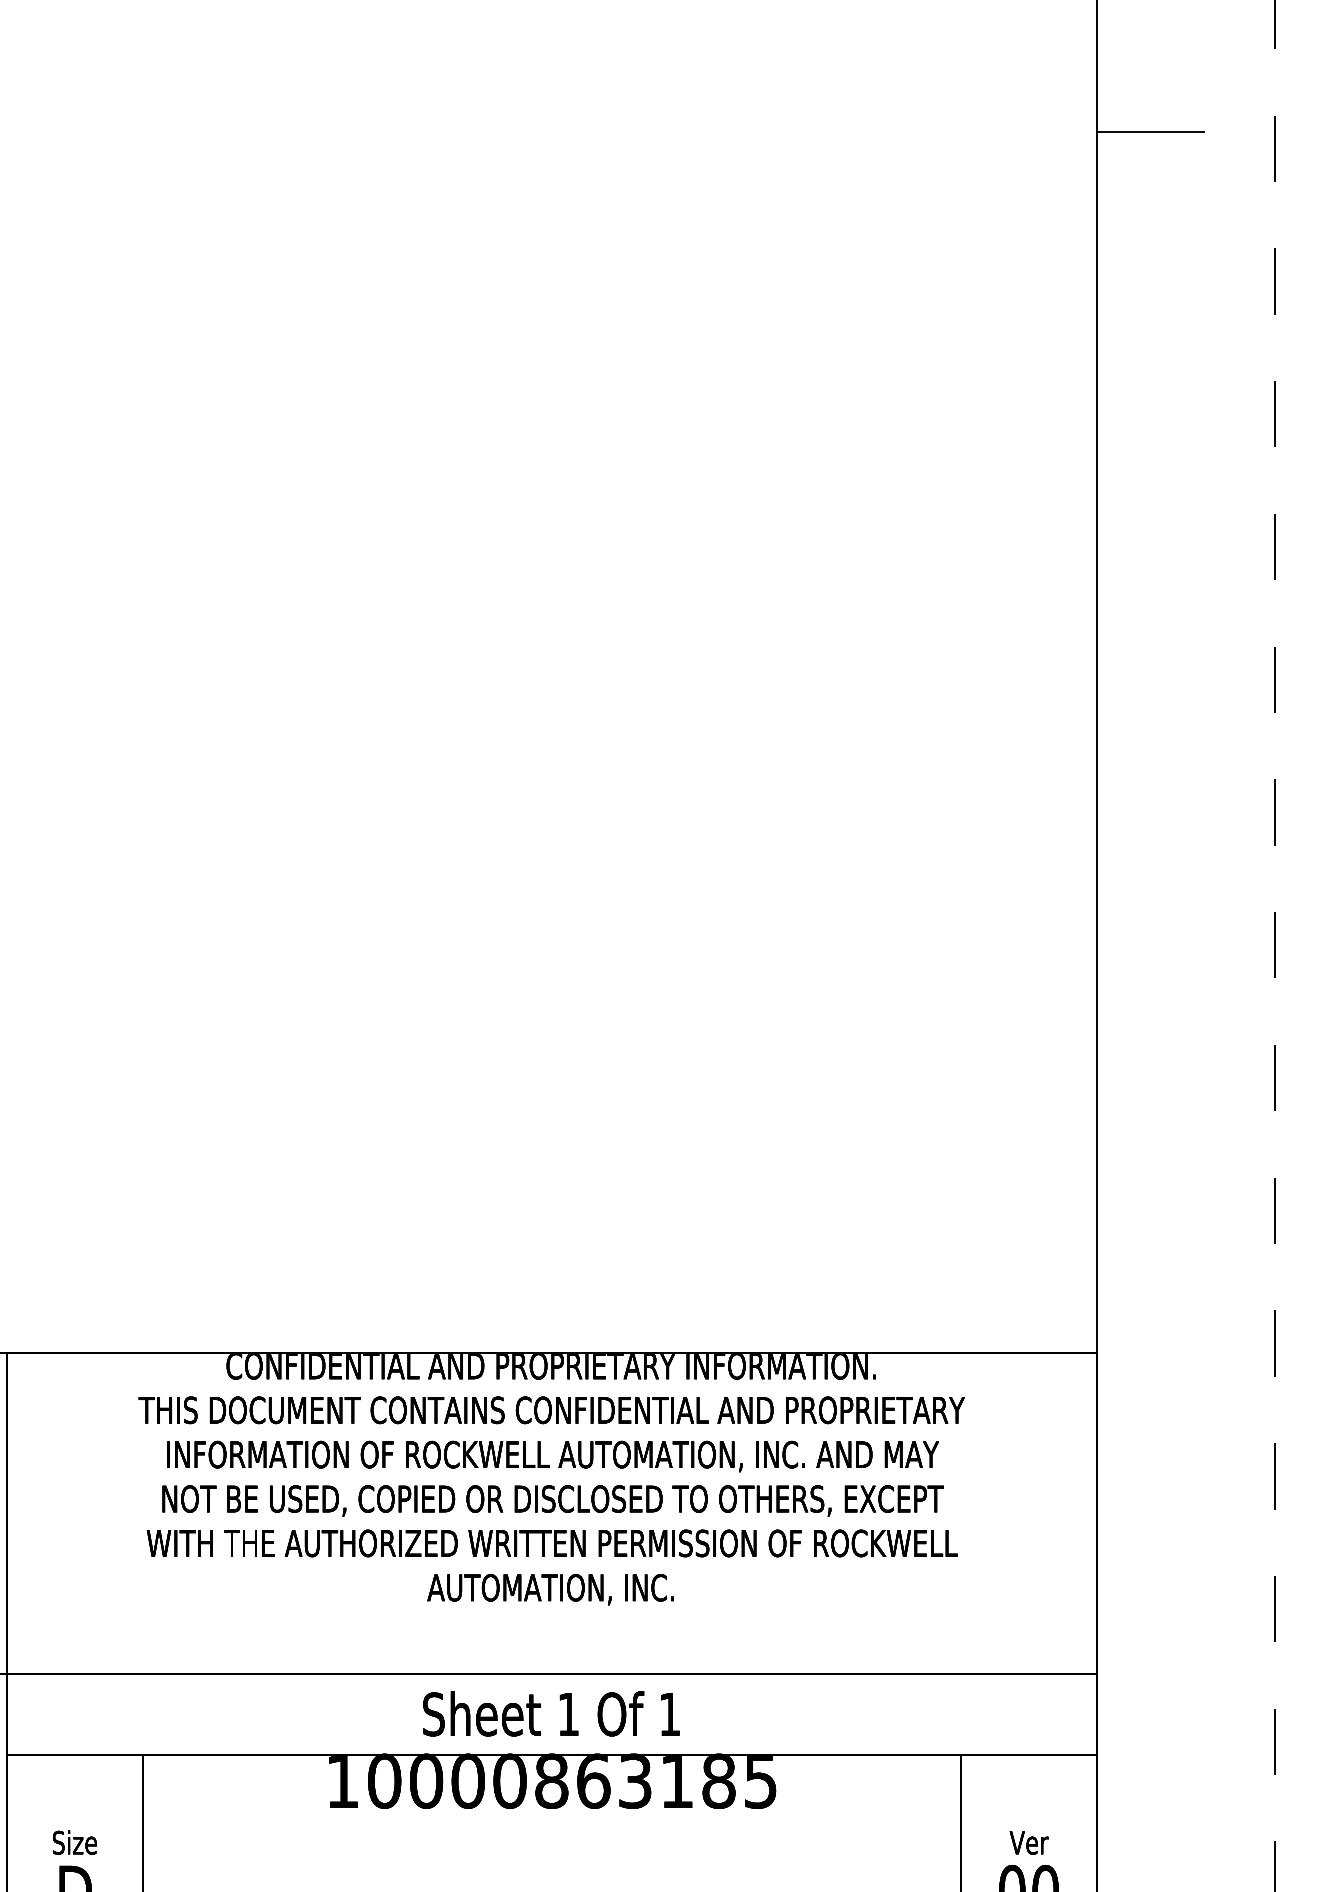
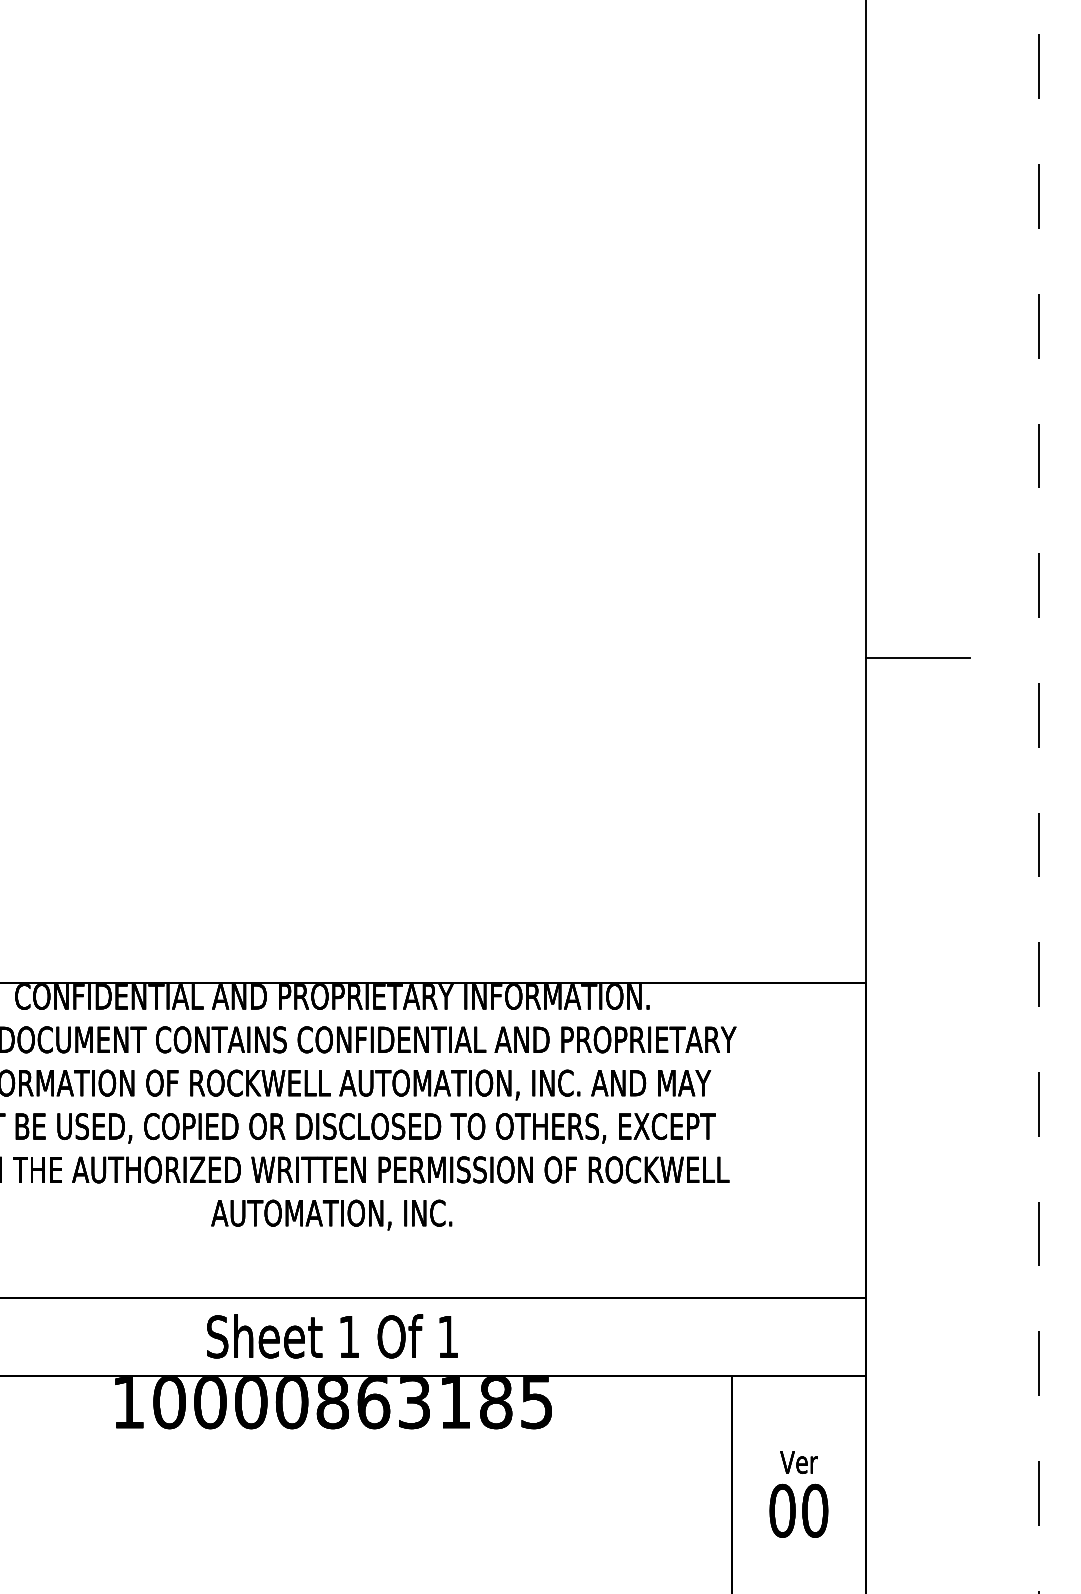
line: (1150, 1019) -> (917, 658), added

